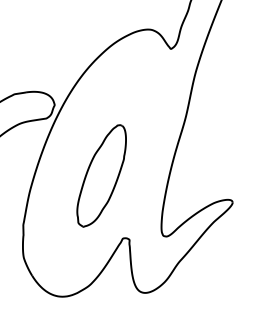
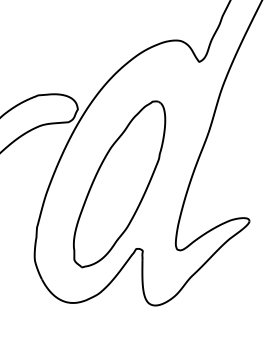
part: (101, 176) -> (119, 184), size x1.67

